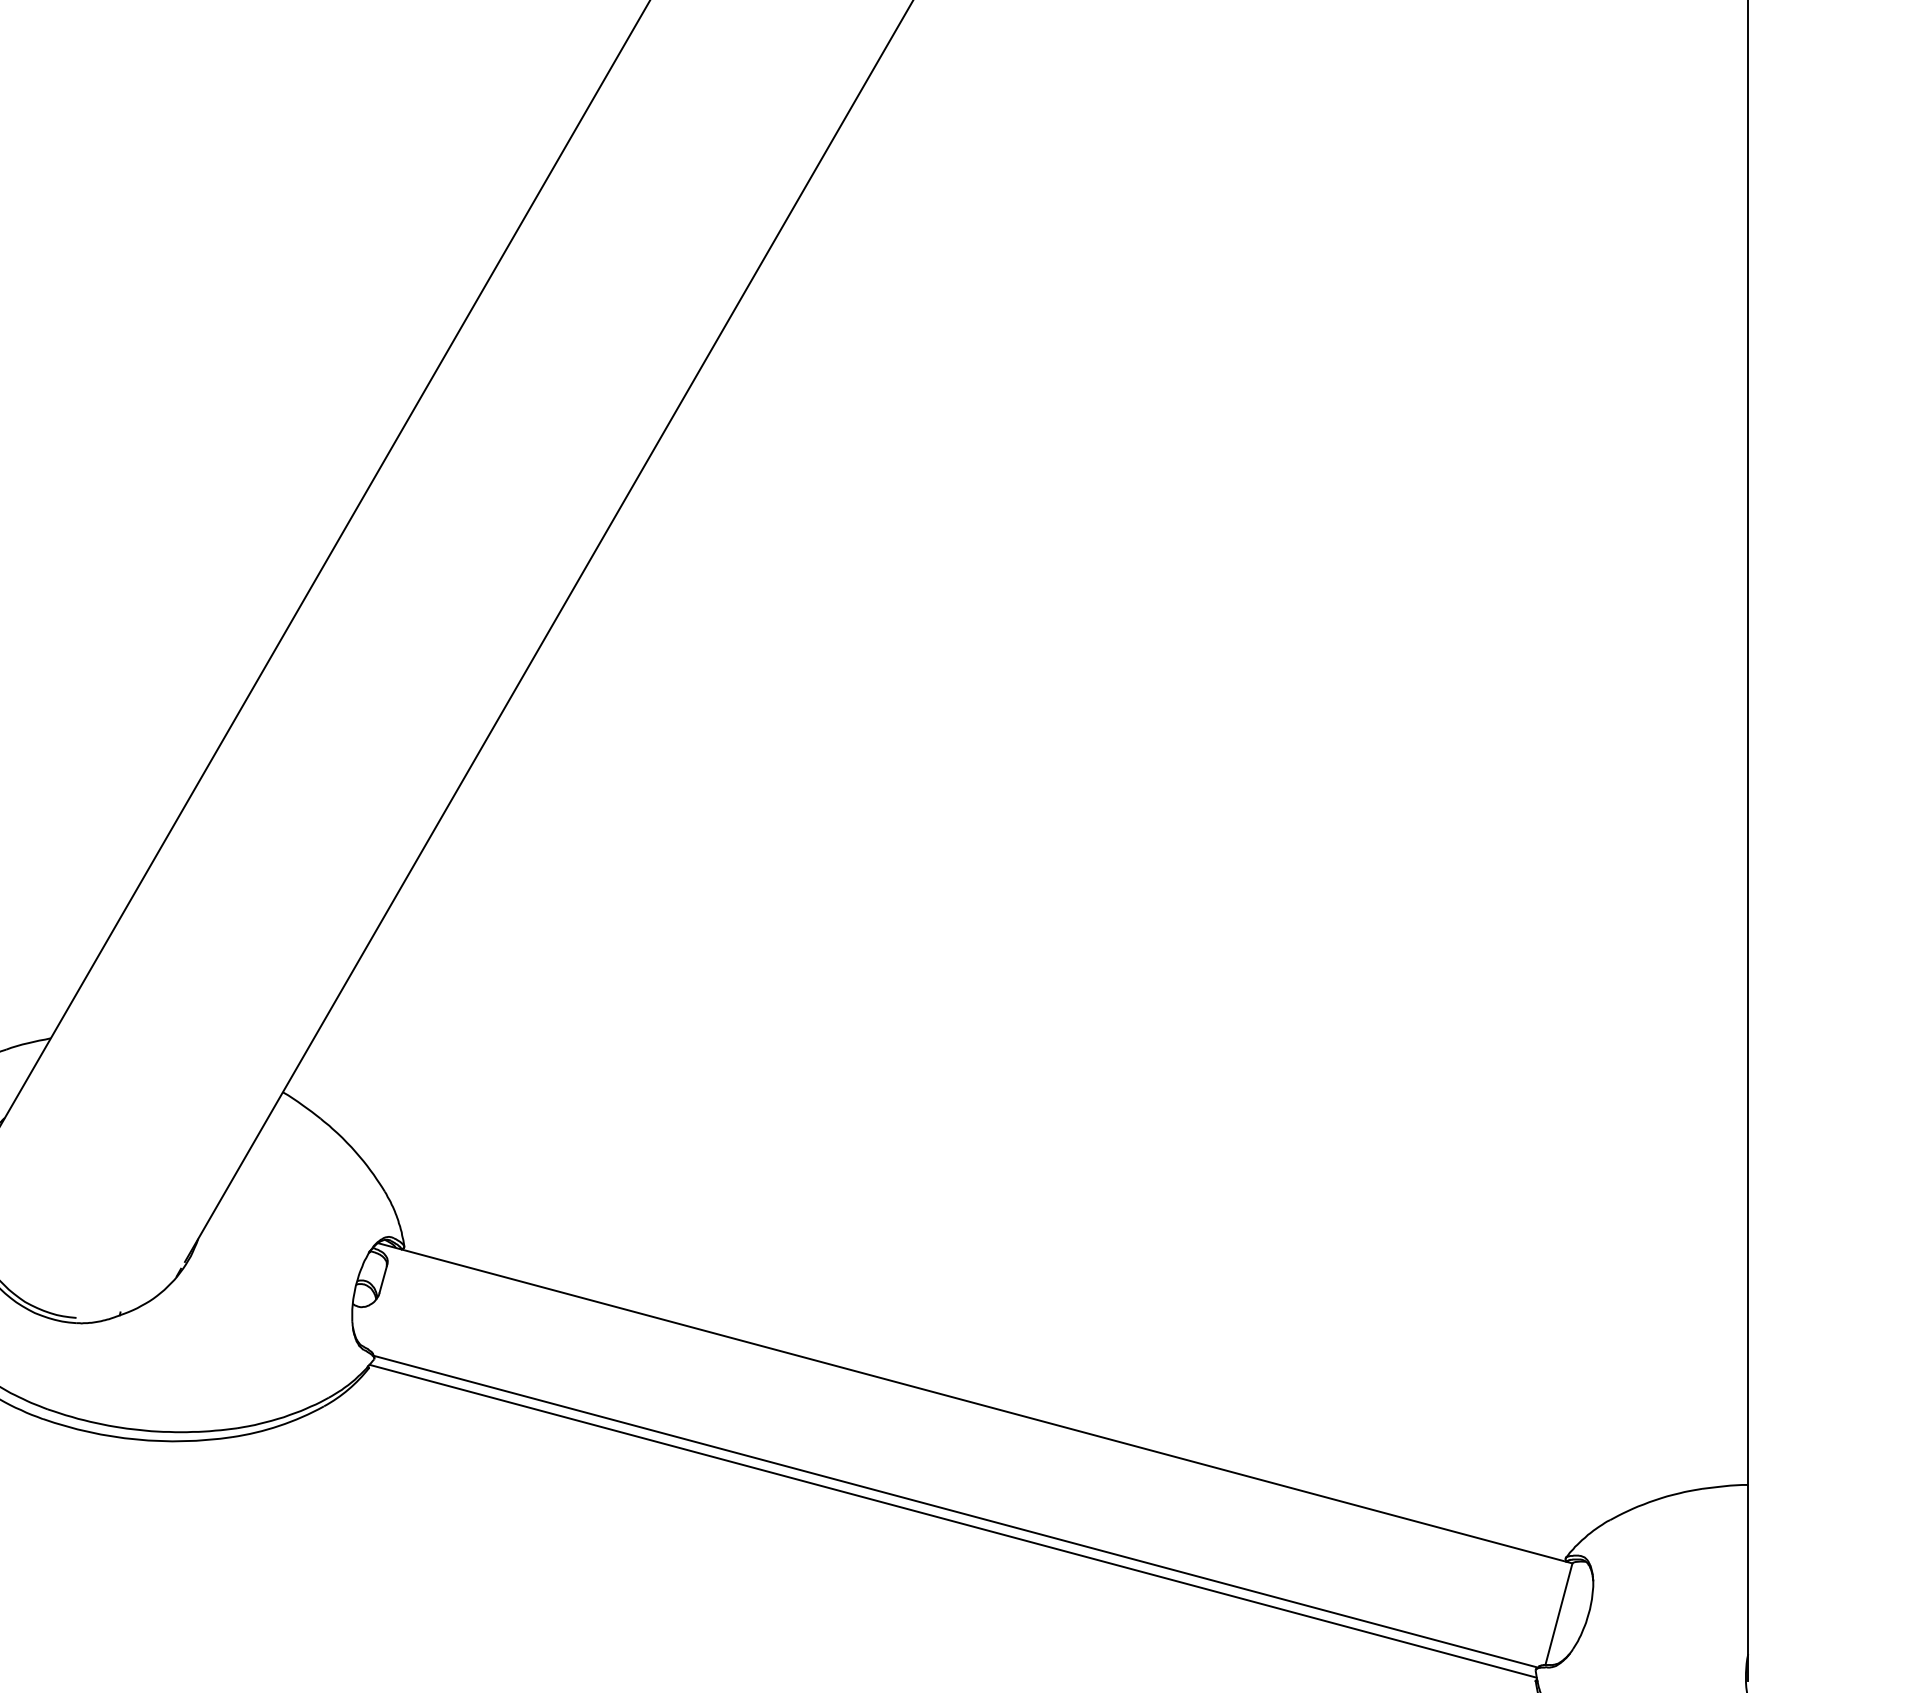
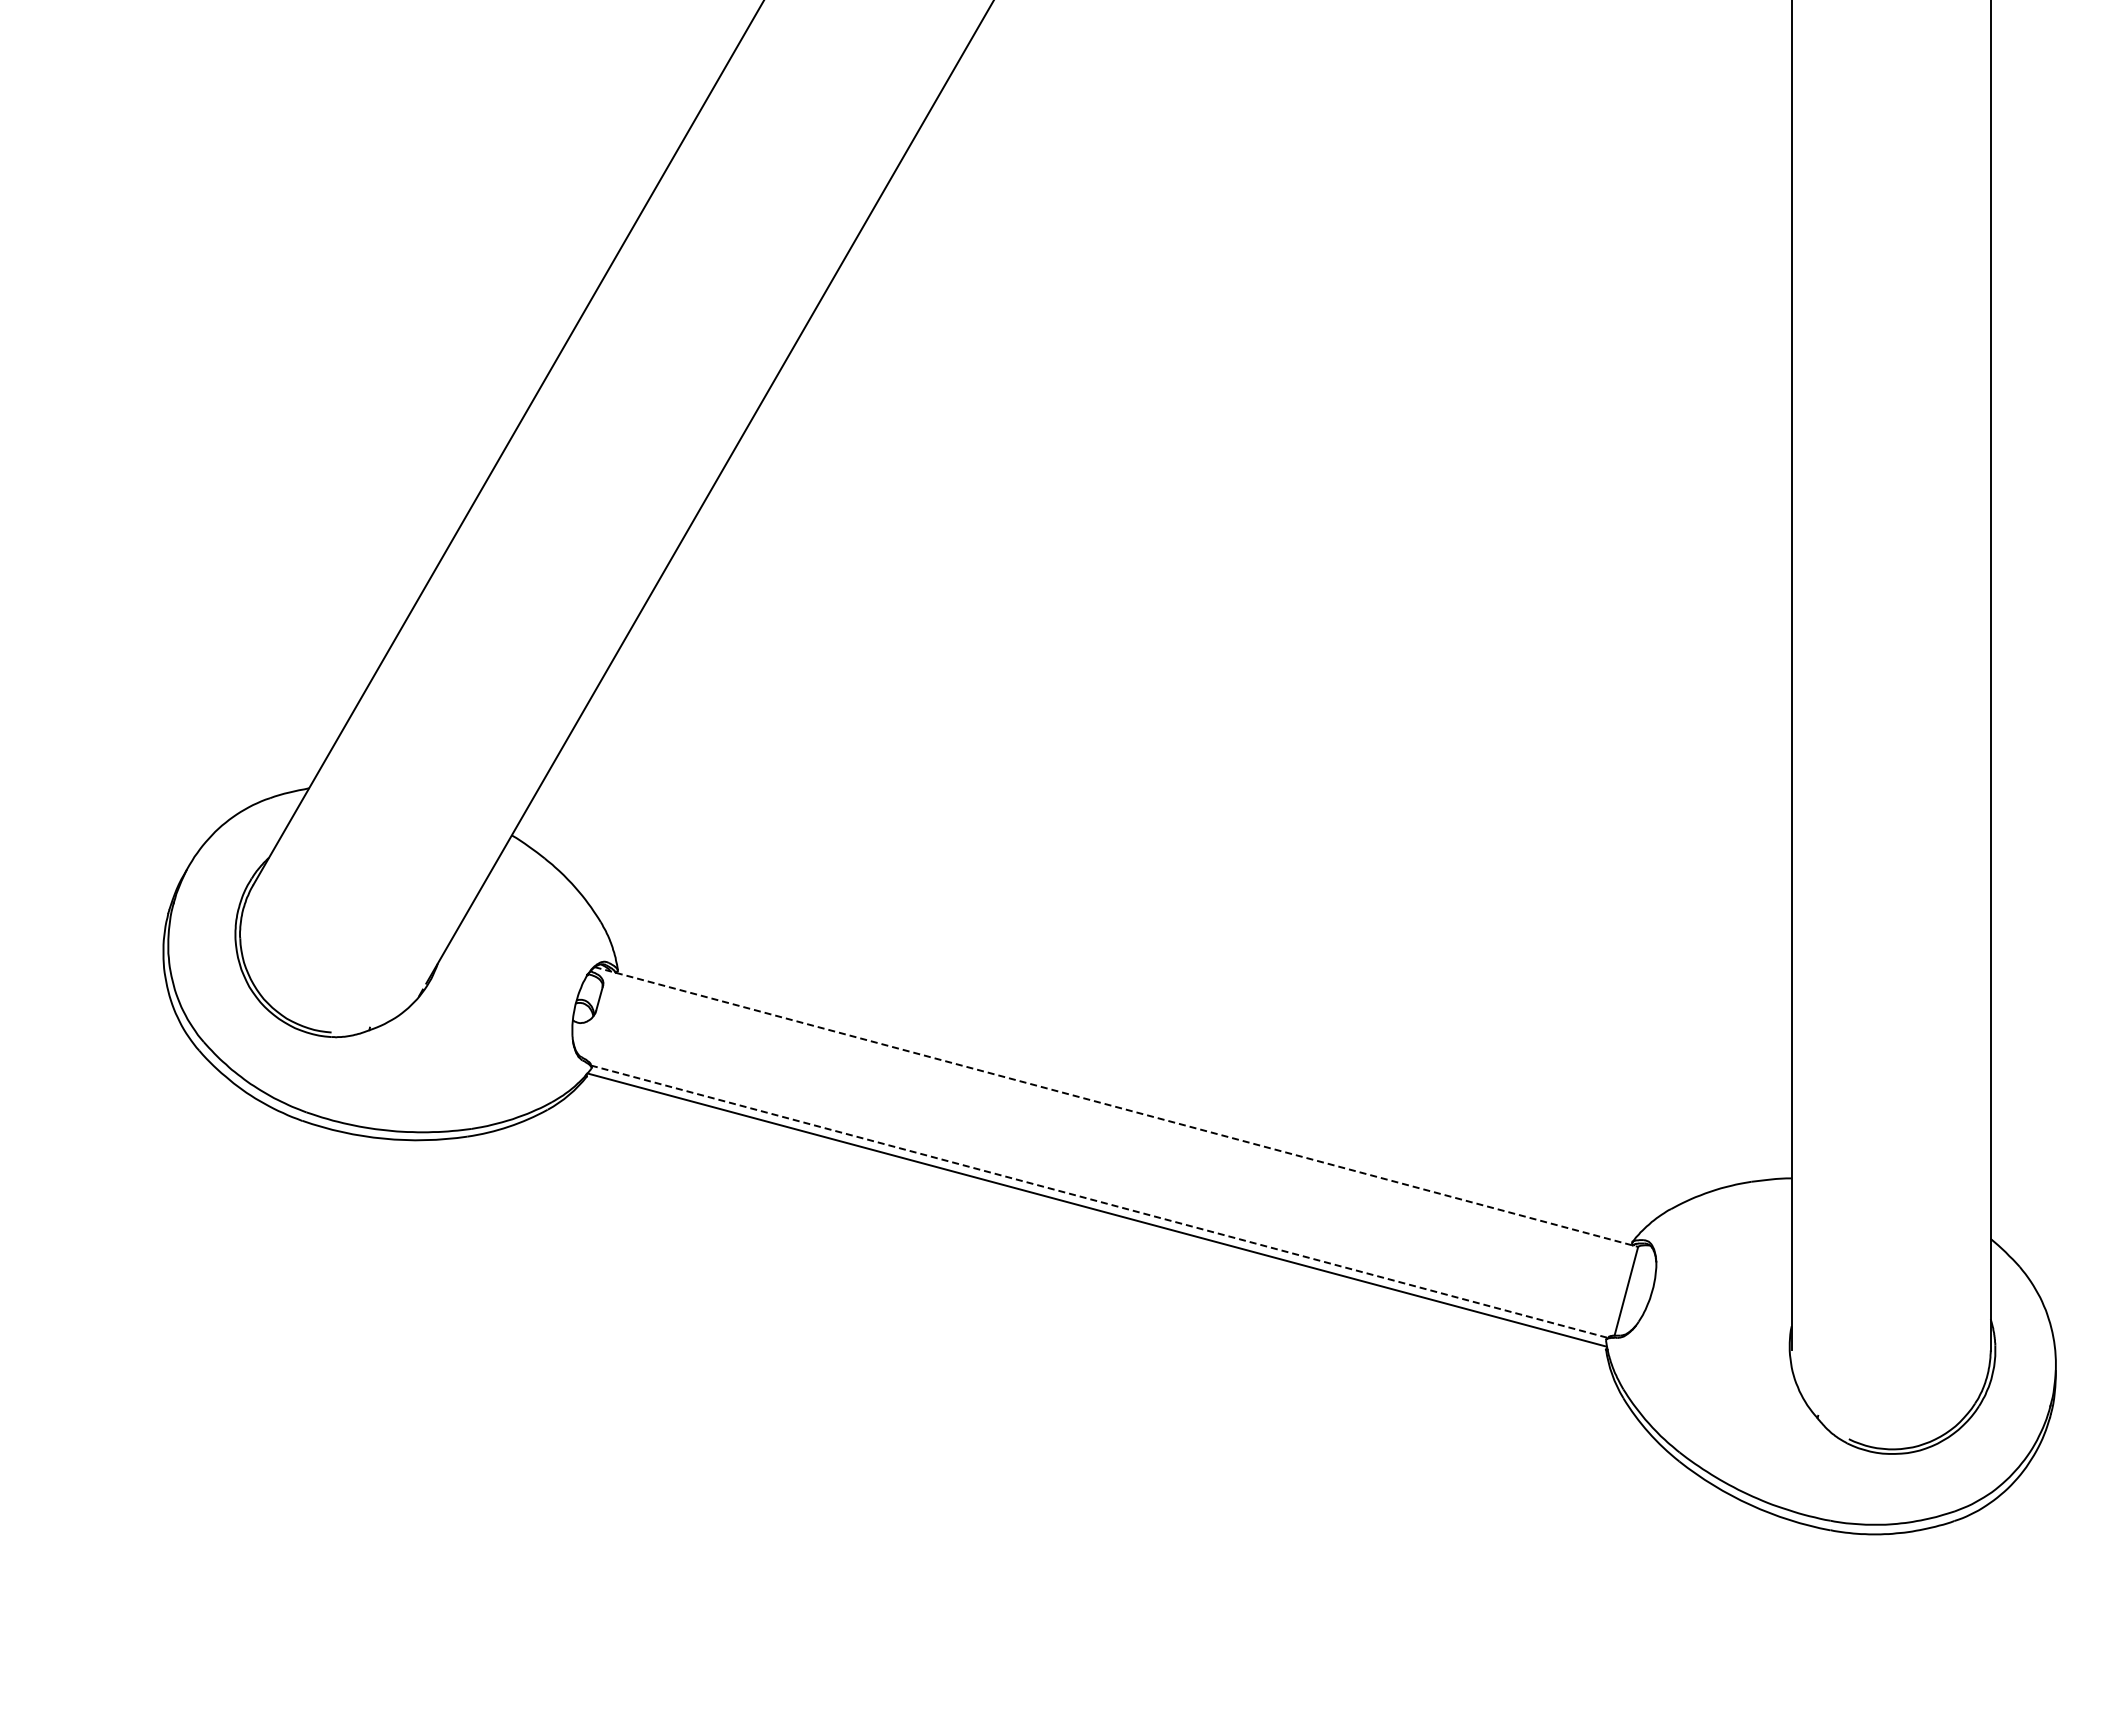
line: (975, 1403) -> (1116, 1107), solid -> dashed
line: (955, 1511) -> (1099, 1201), solid -> dashed

